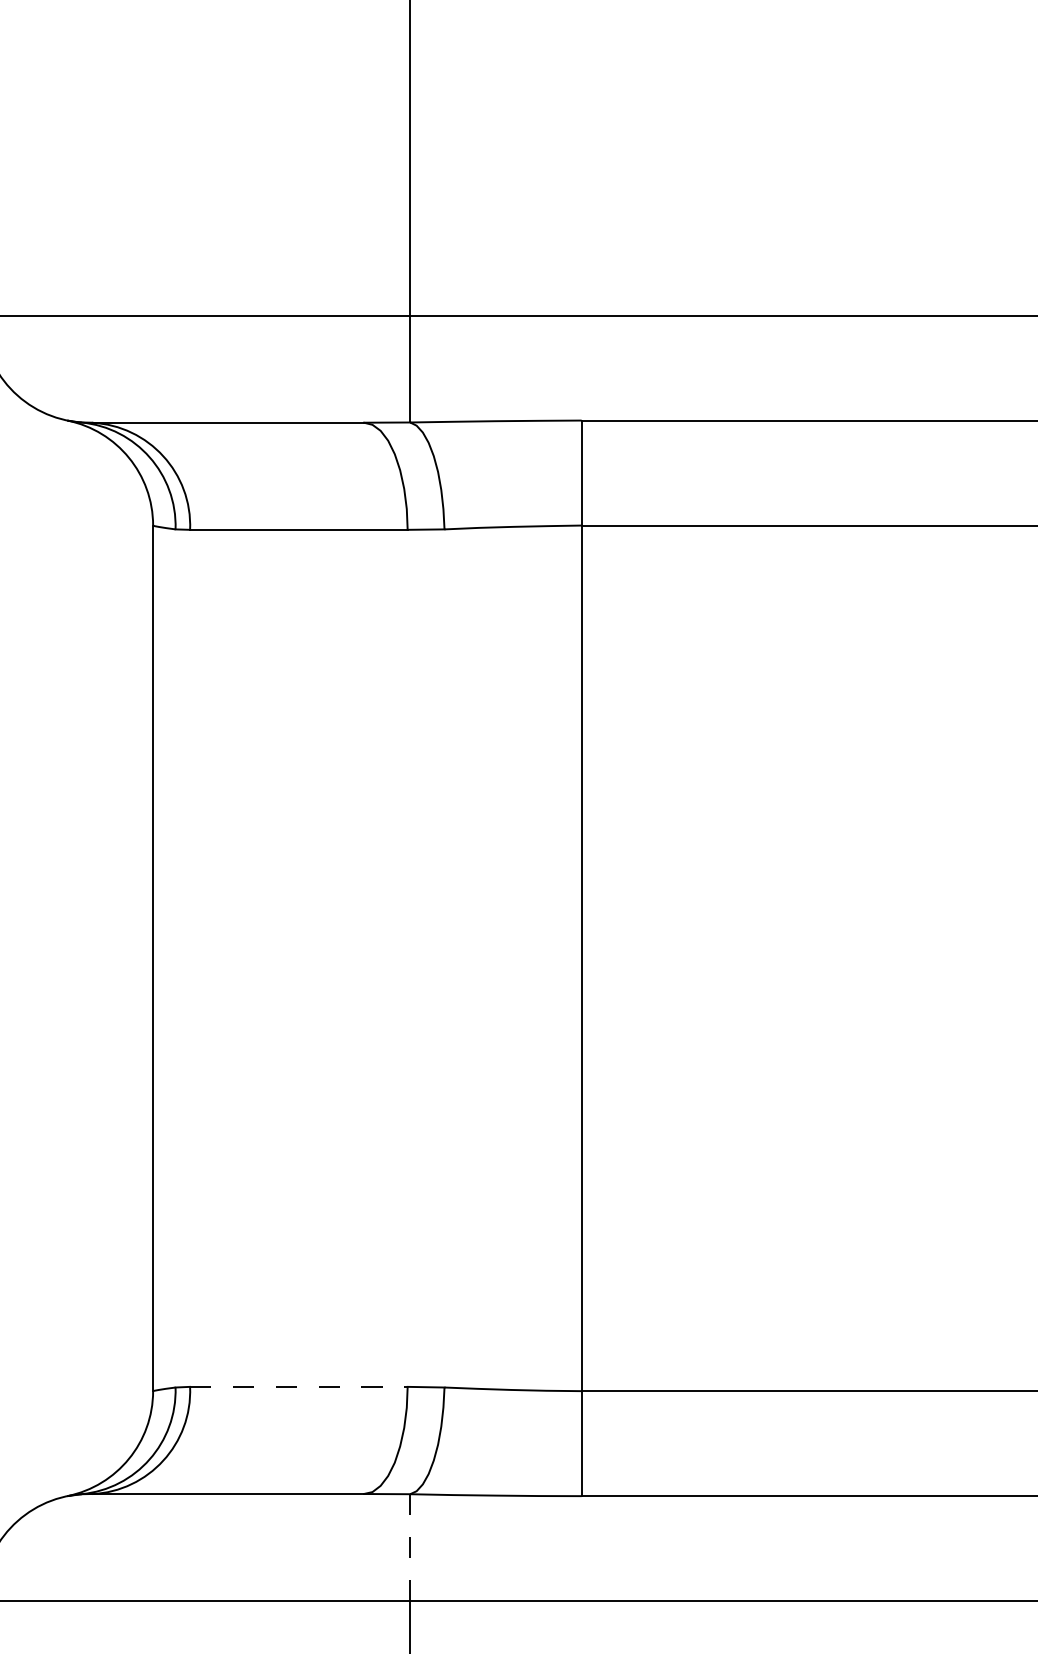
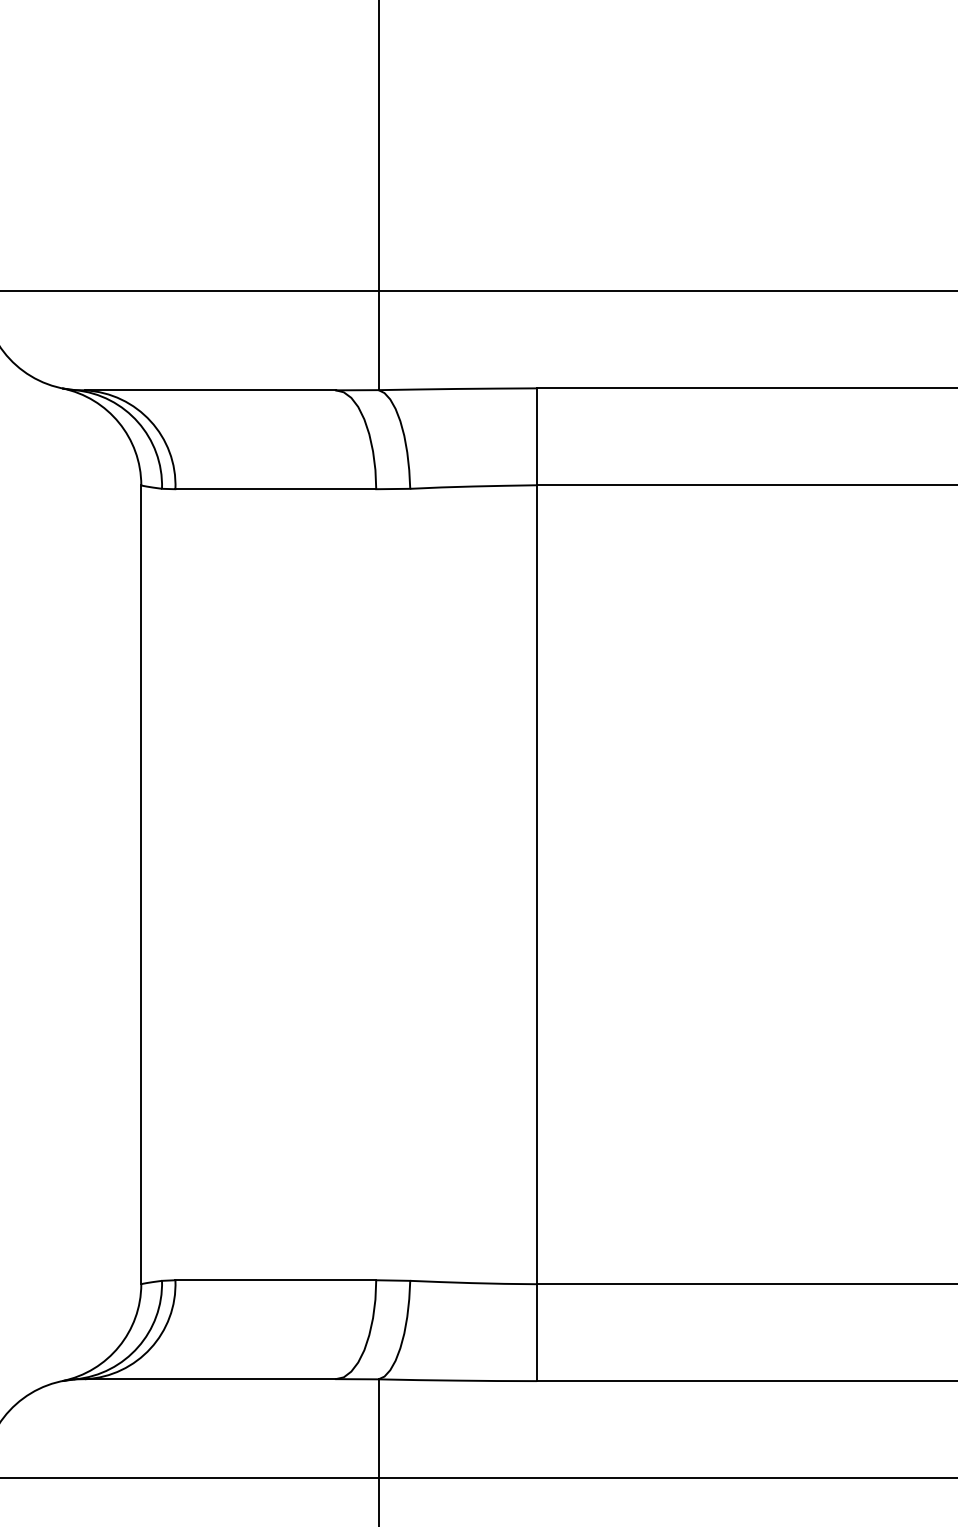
line: (298, 1386) -> (275, 1279), dashed -> solid
line: (410, 1547) -> (378, 1428), dashed -> solid

